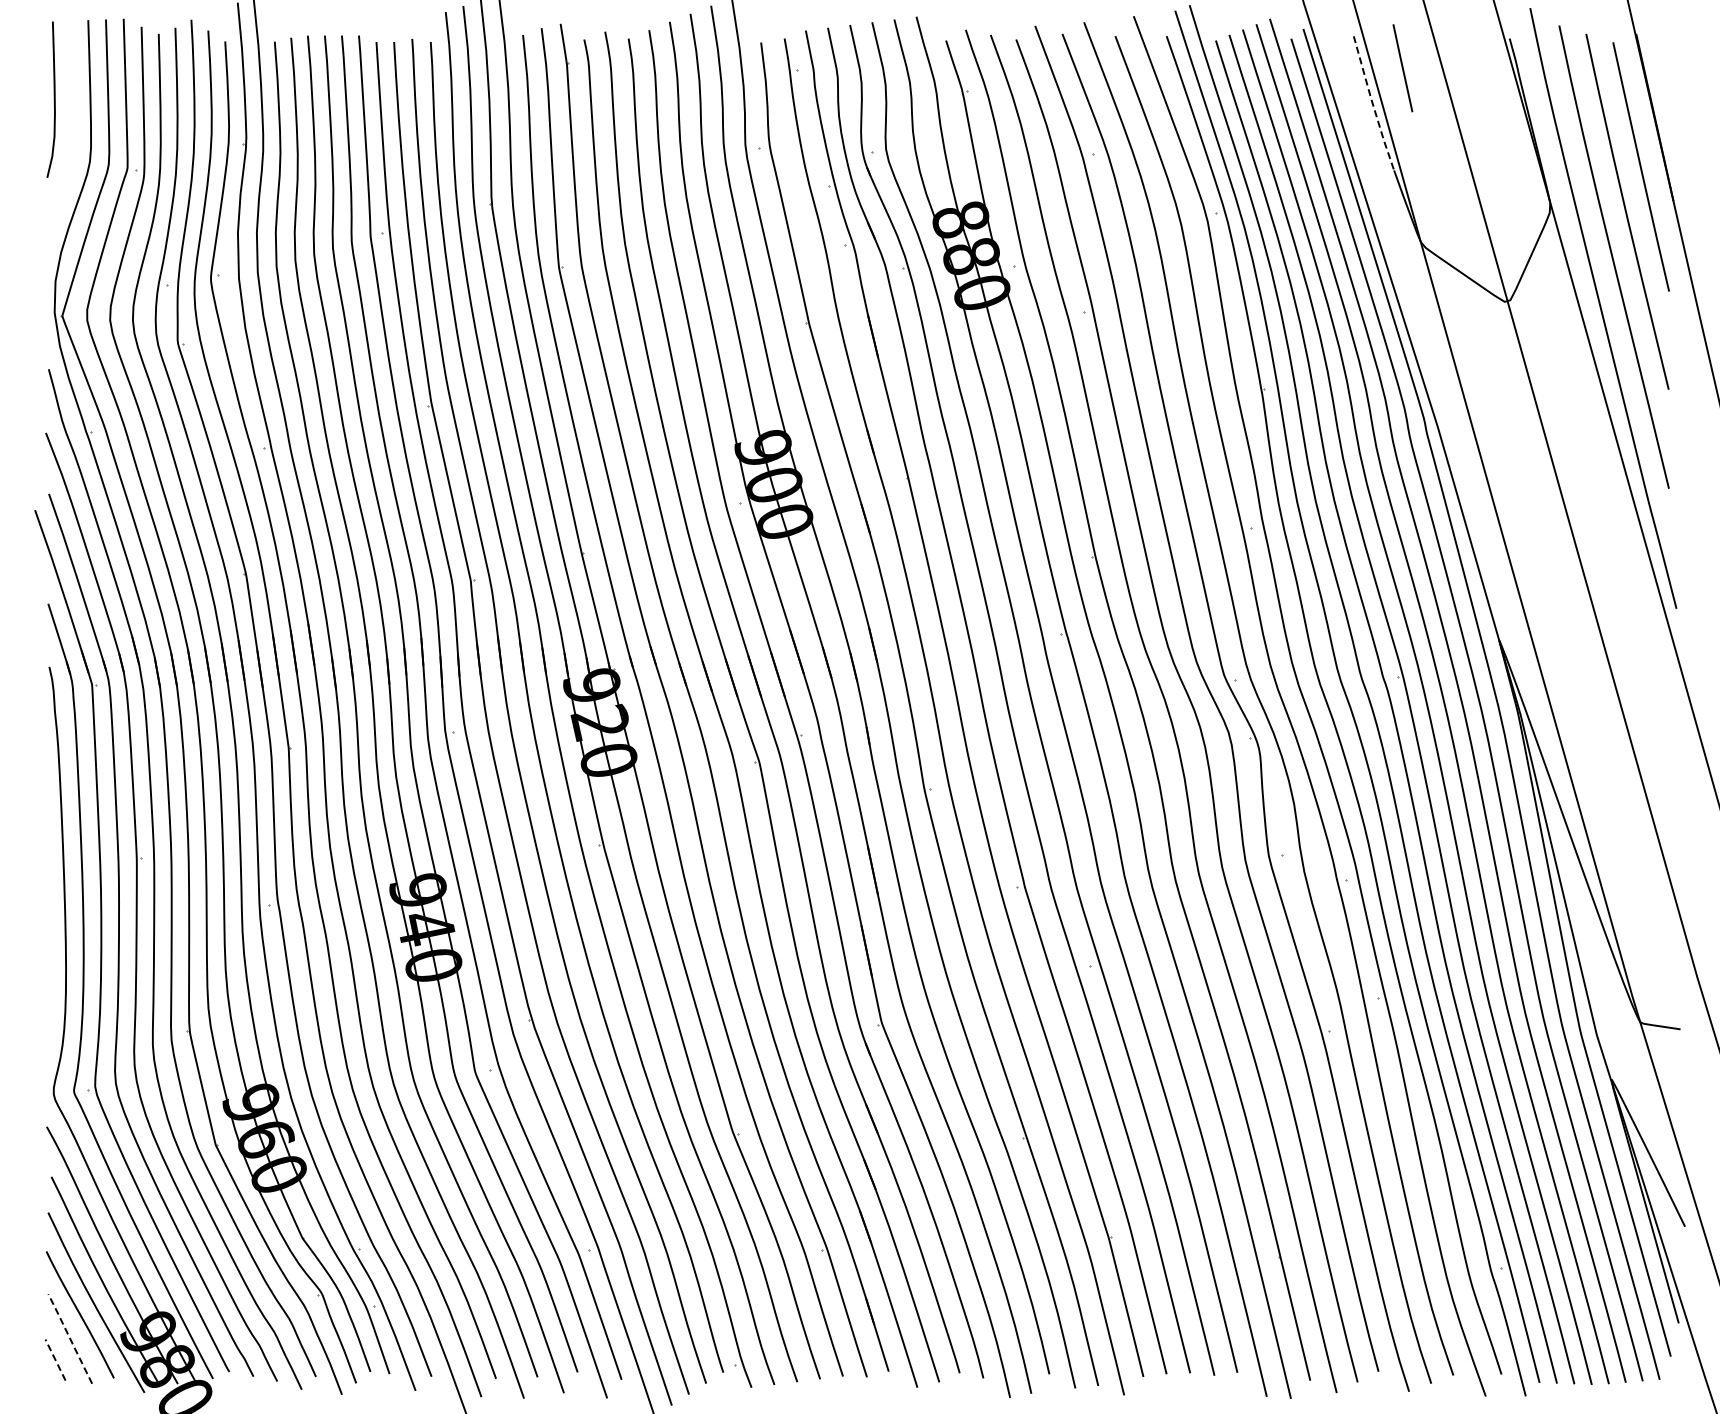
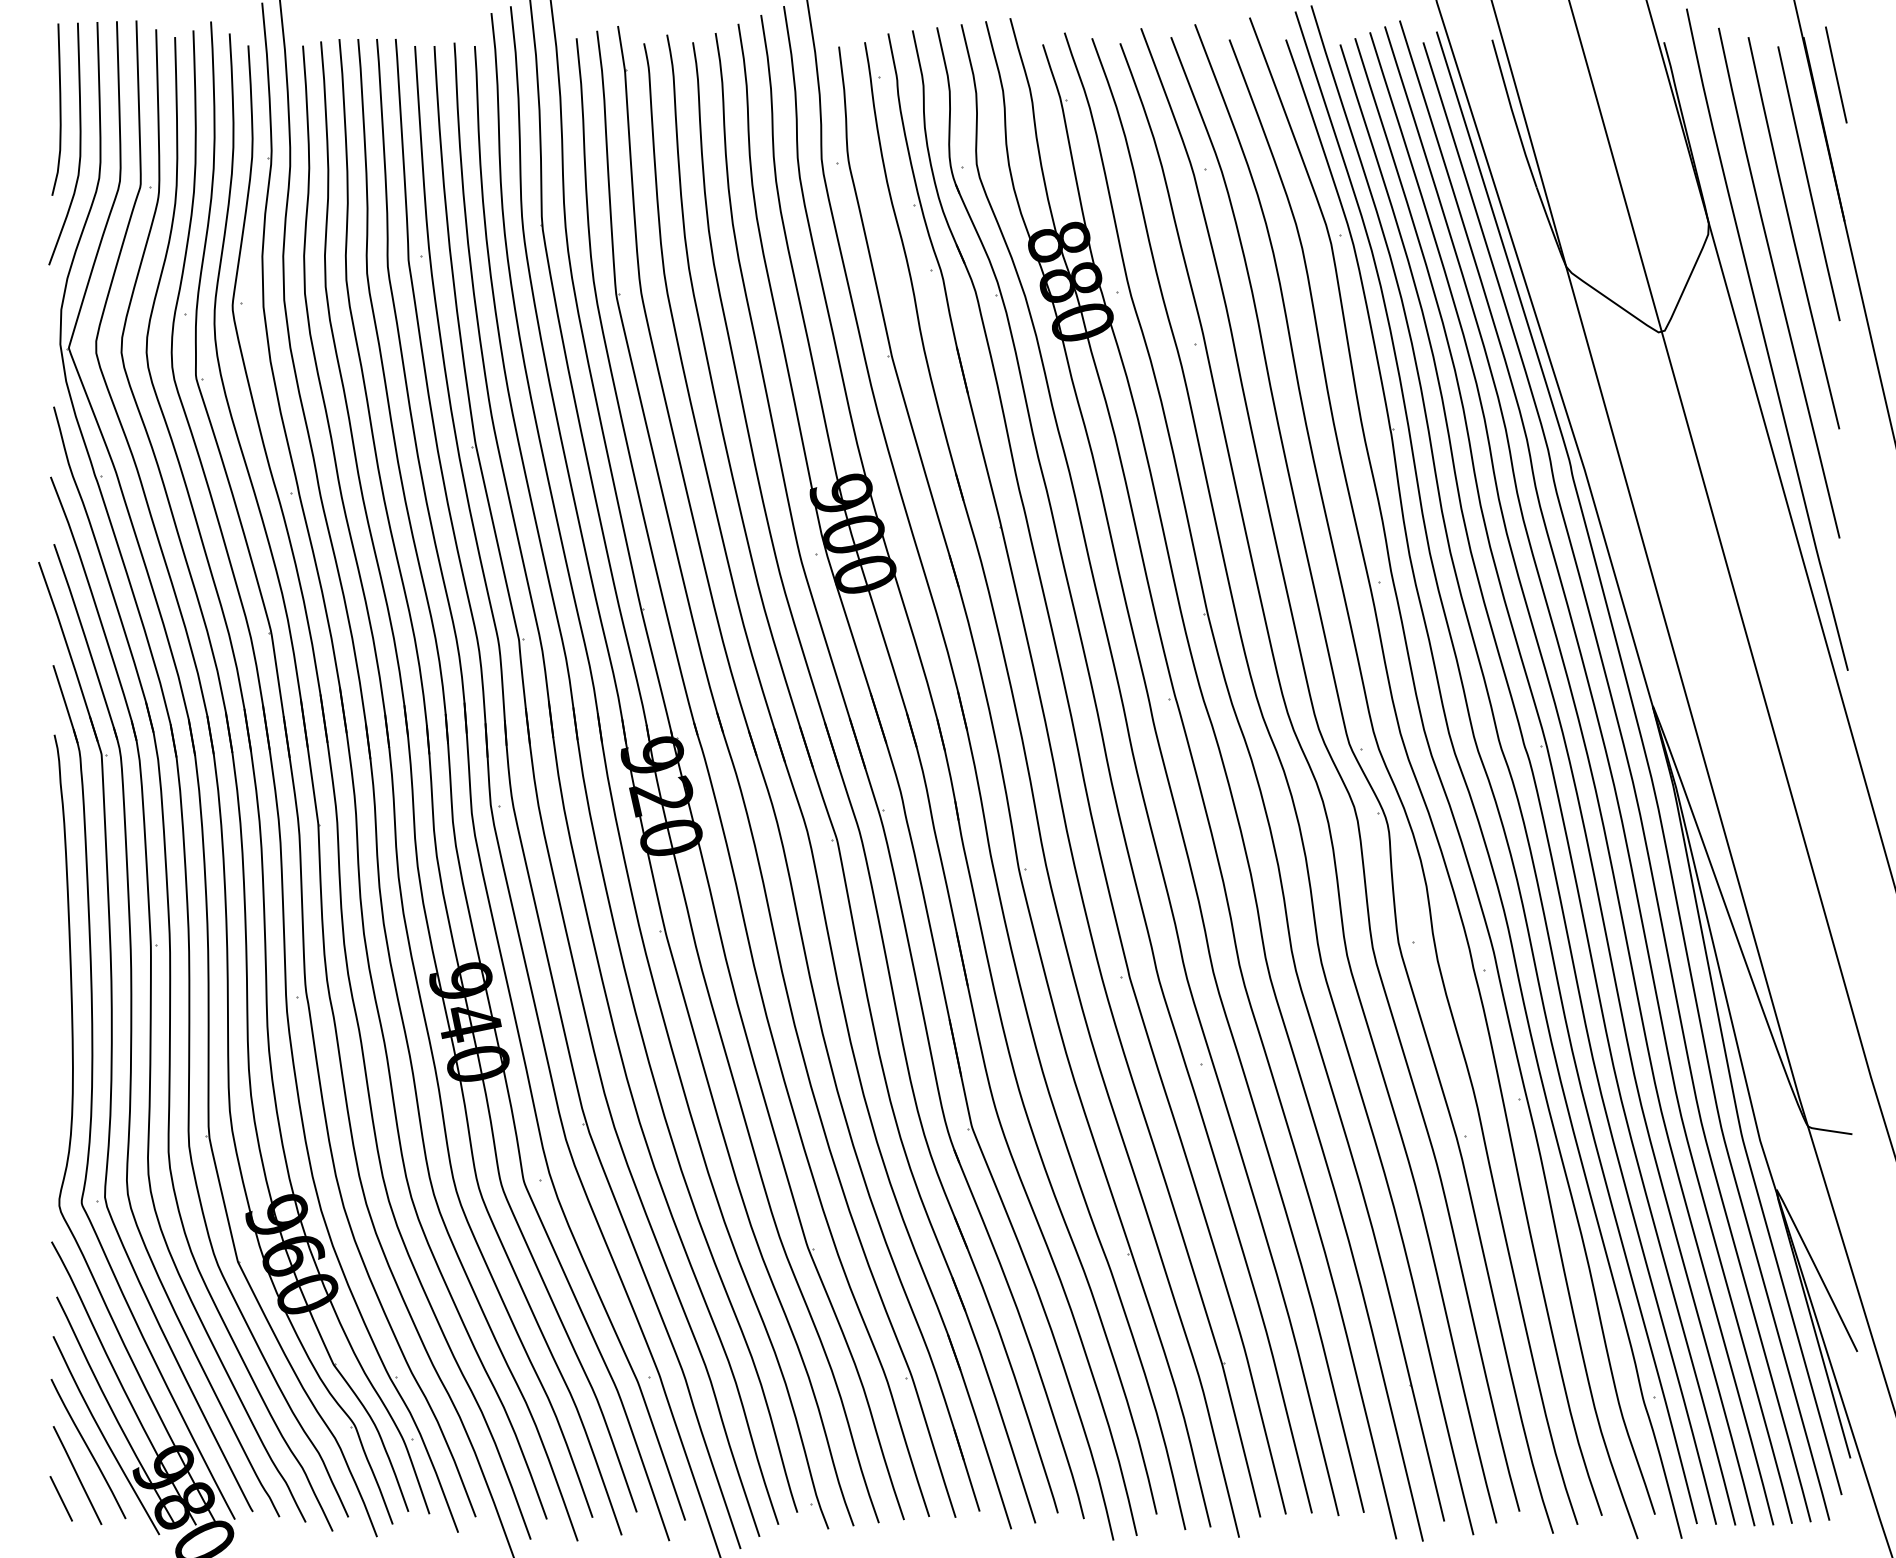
line: (1402, 68) -> (1835, 75), moved
line: (1372, 104) -> (1512, 114), dashed -> solid
curve: (72, 130) -> (80, 143), added
line: (70, 1338) -> (77, 1475), dashed -> solid
line: (55, 1360) -> (61, 1499), dashed -> solid

